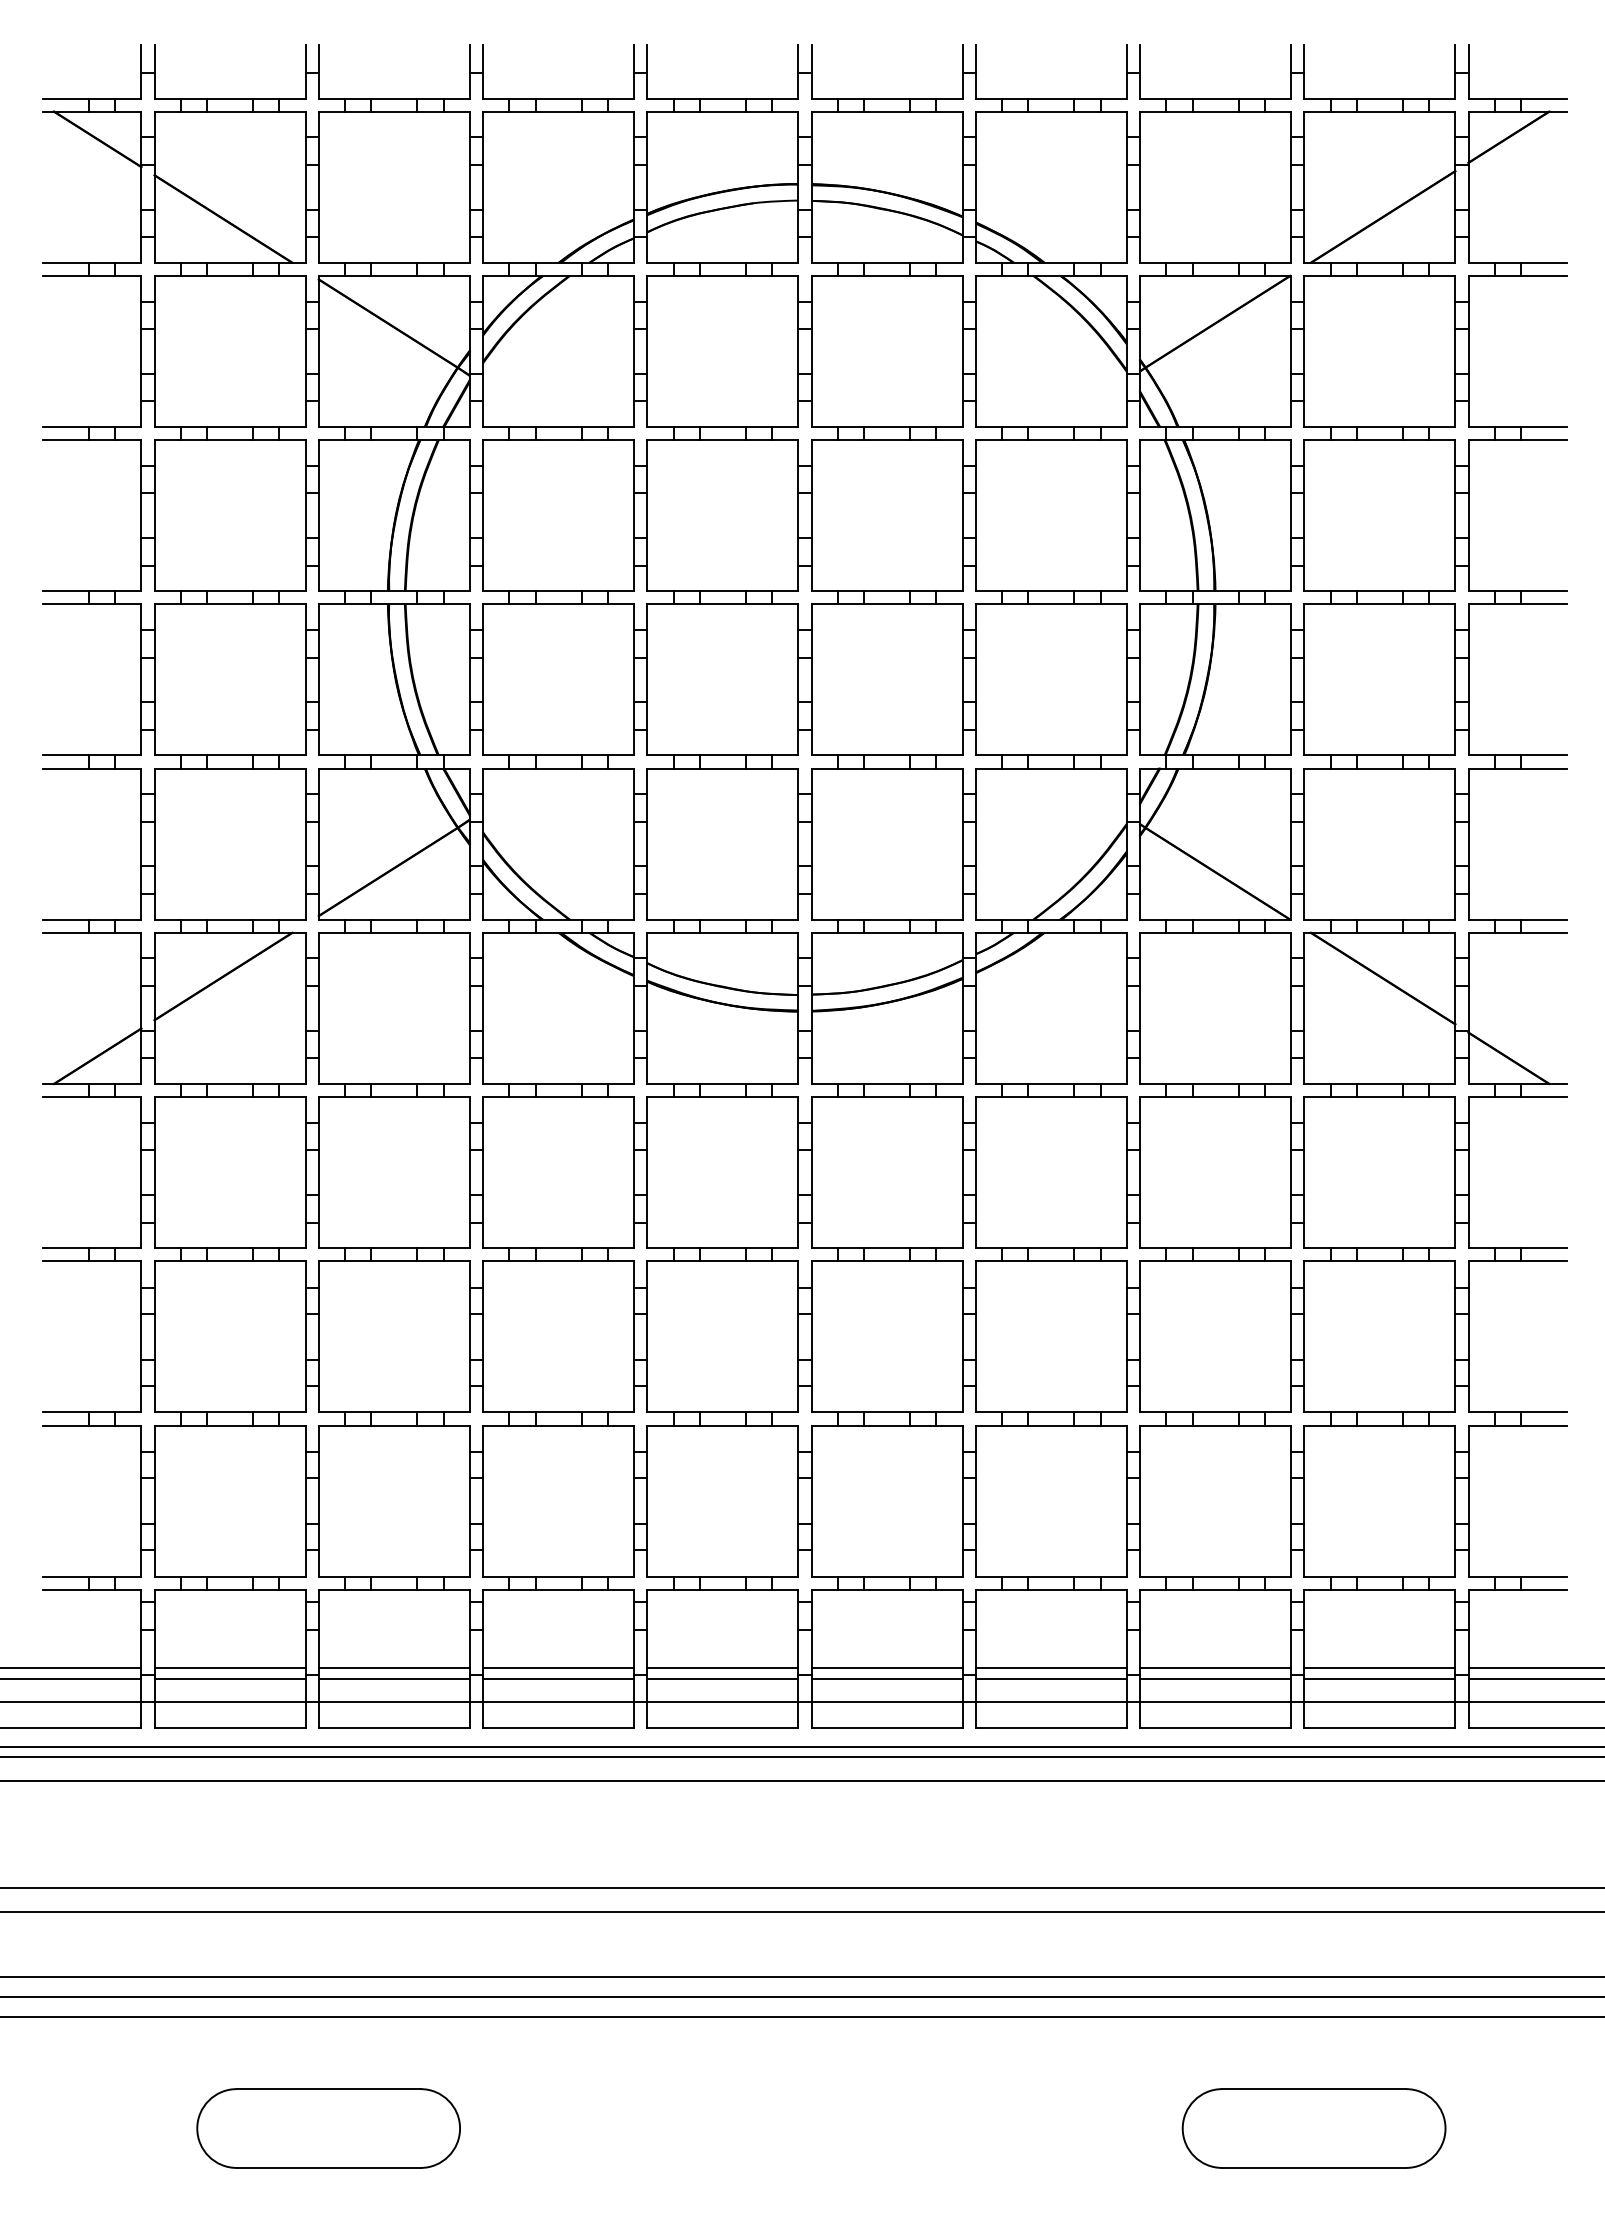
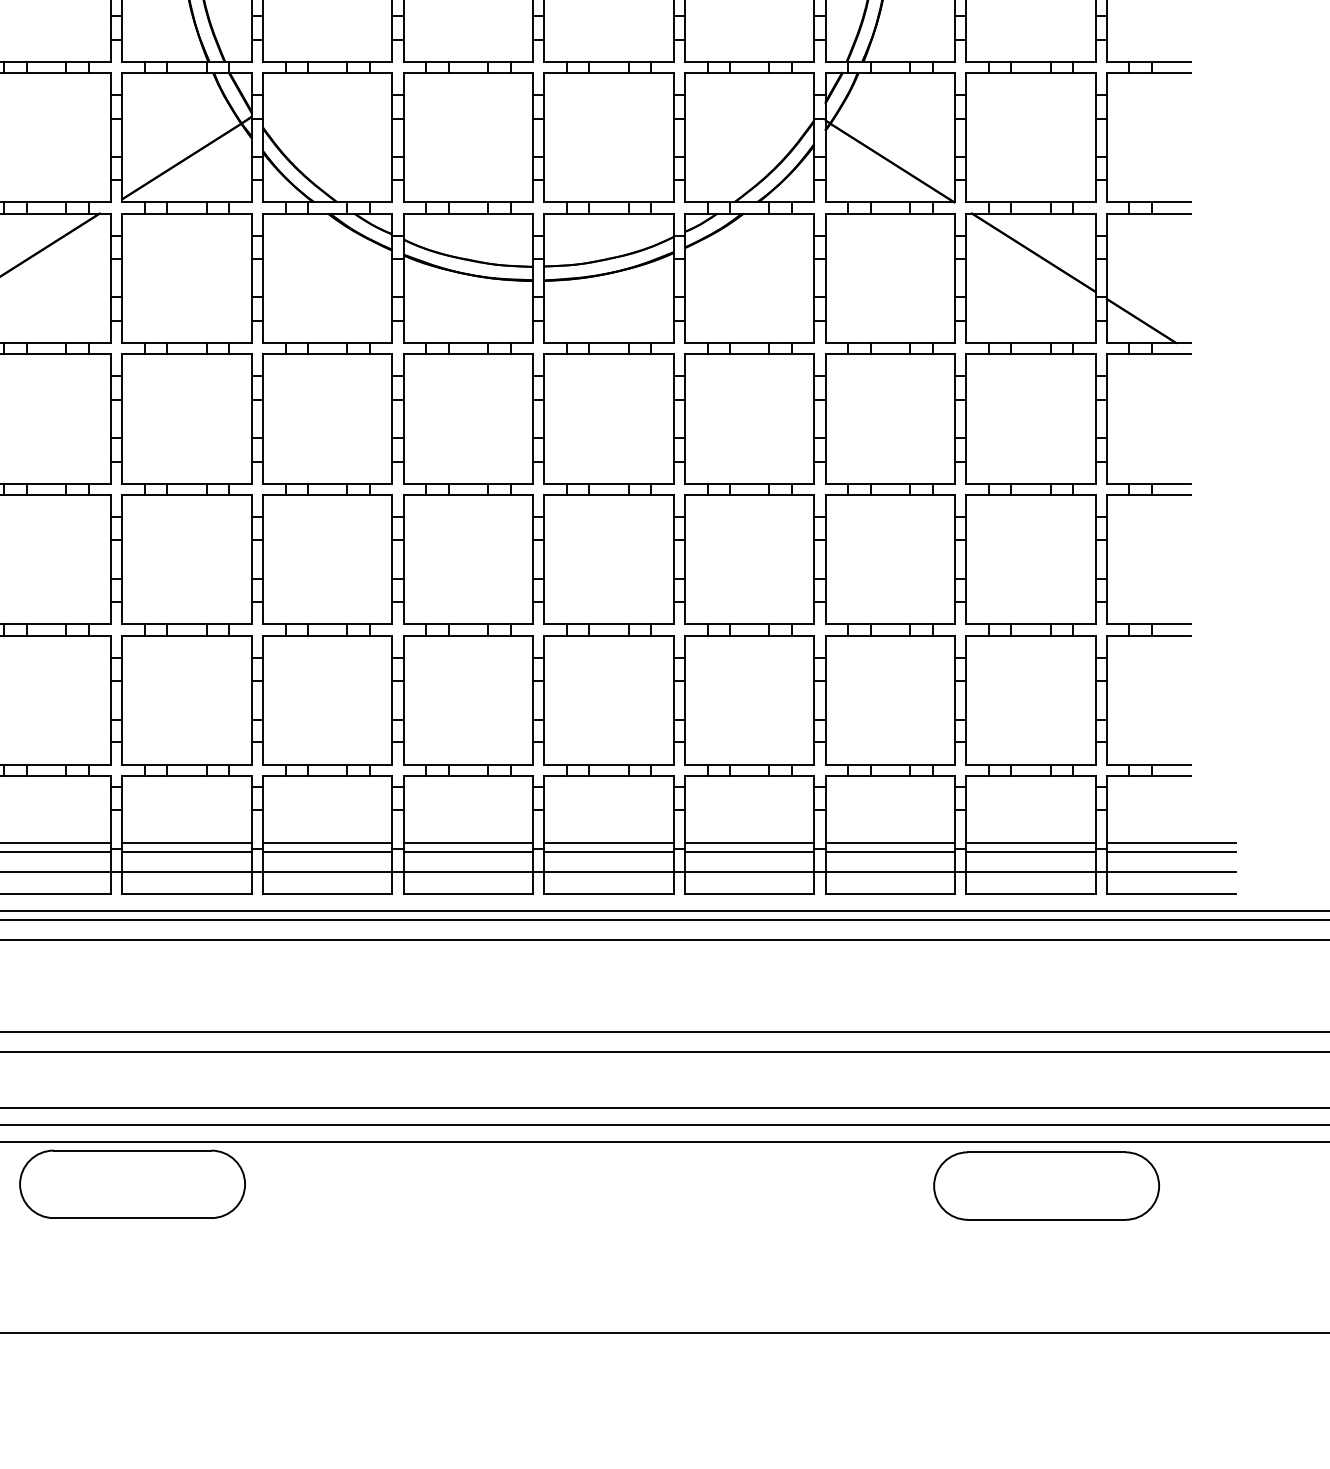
part: (328, 2128) -> (132, 1184), moved
part: (1313, 2128) -> (1046, 1186), moved

